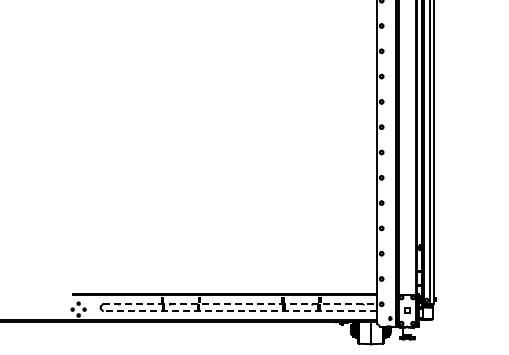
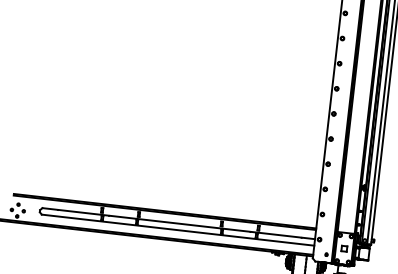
line: (240, 304) -> (179, 223), dashed -> solid
line: (239, 310) -> (177, 229), dashed -> solid

